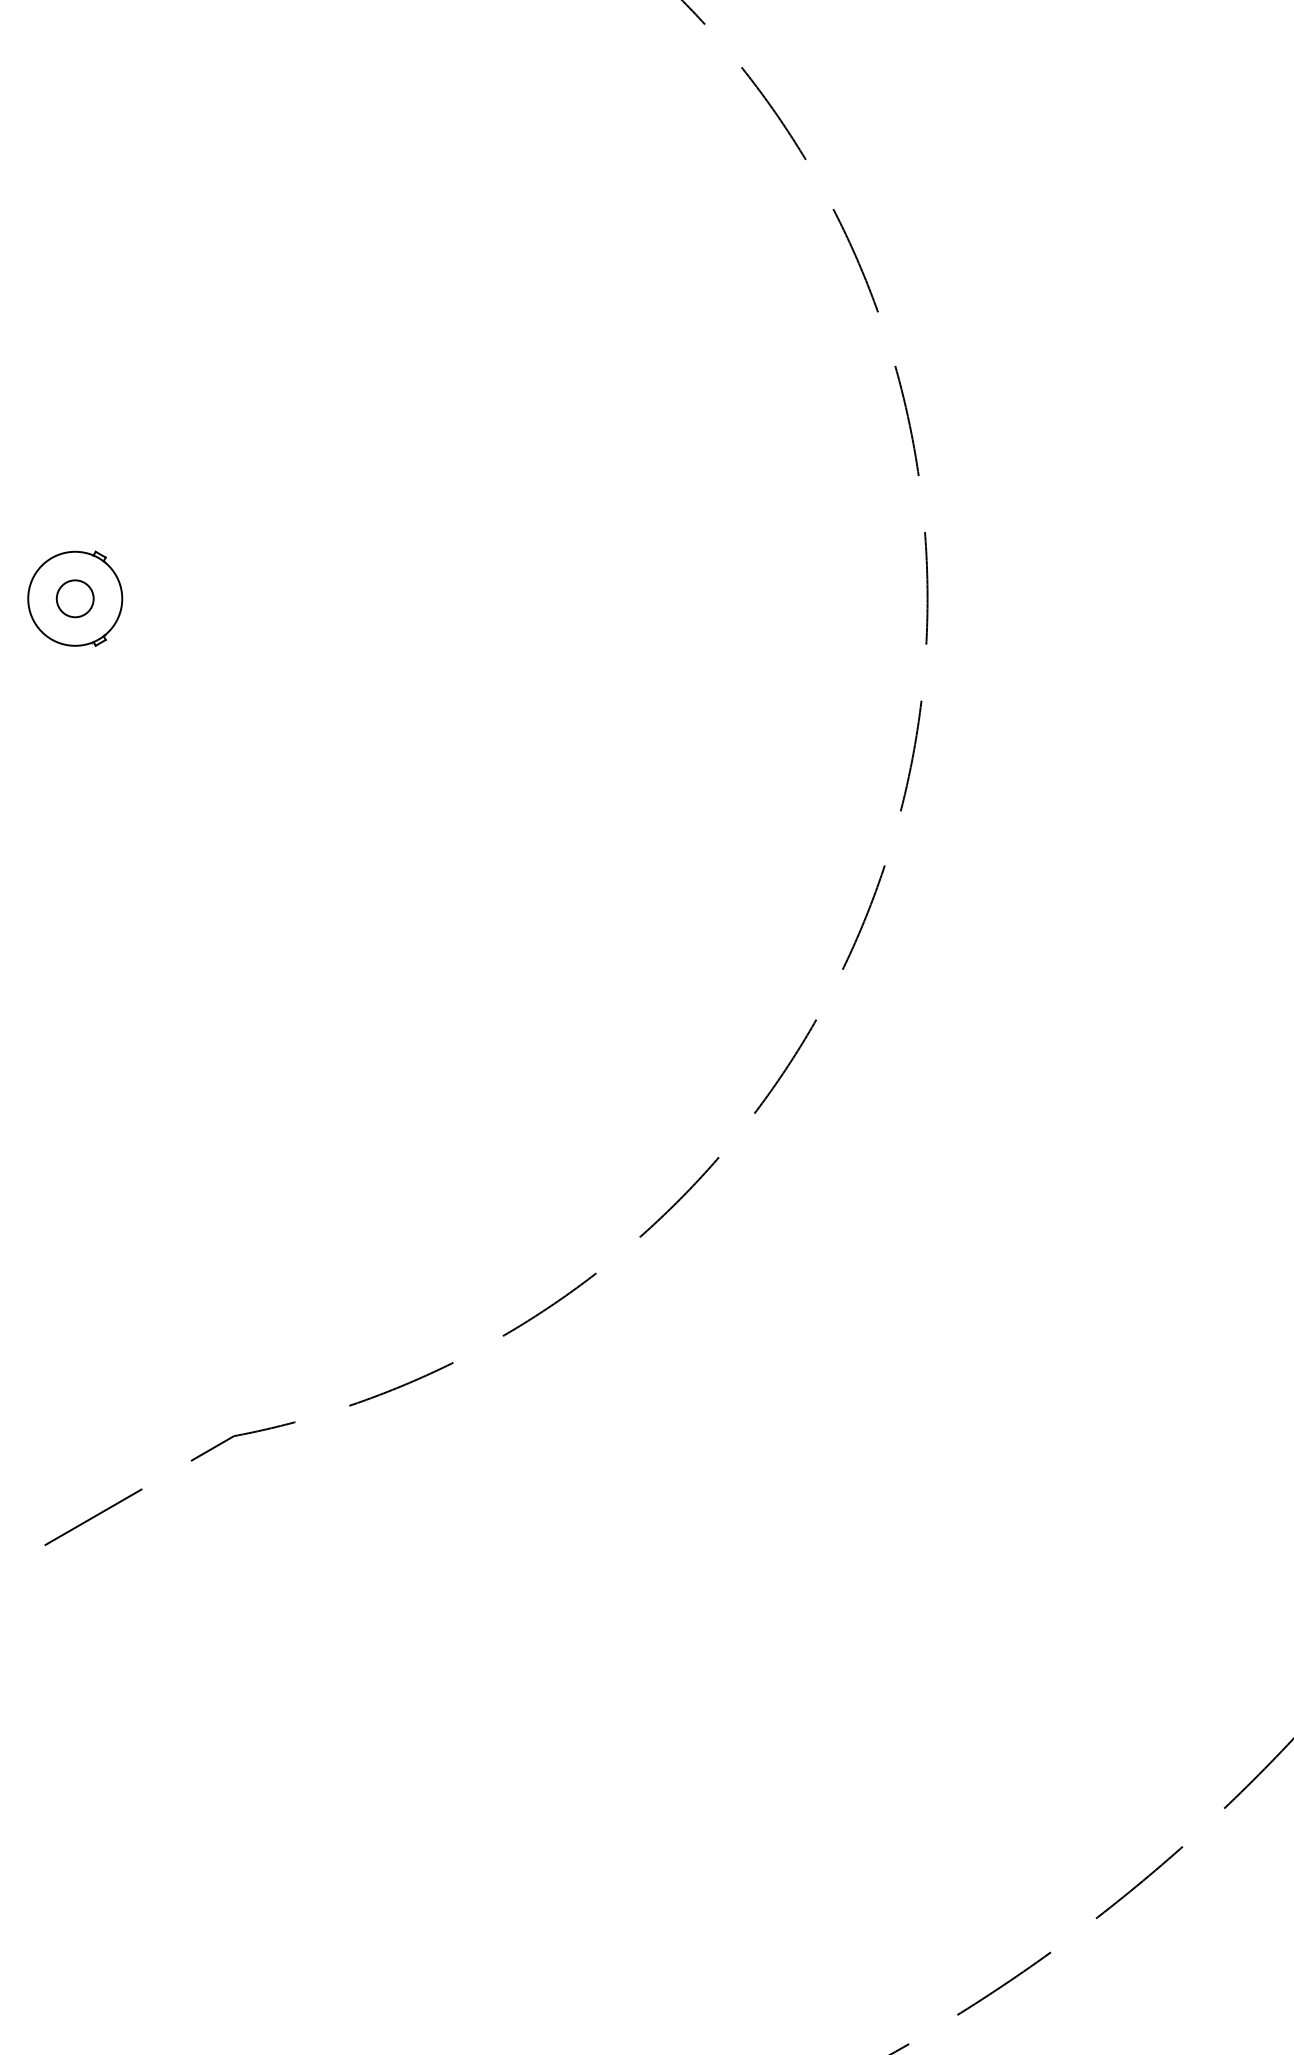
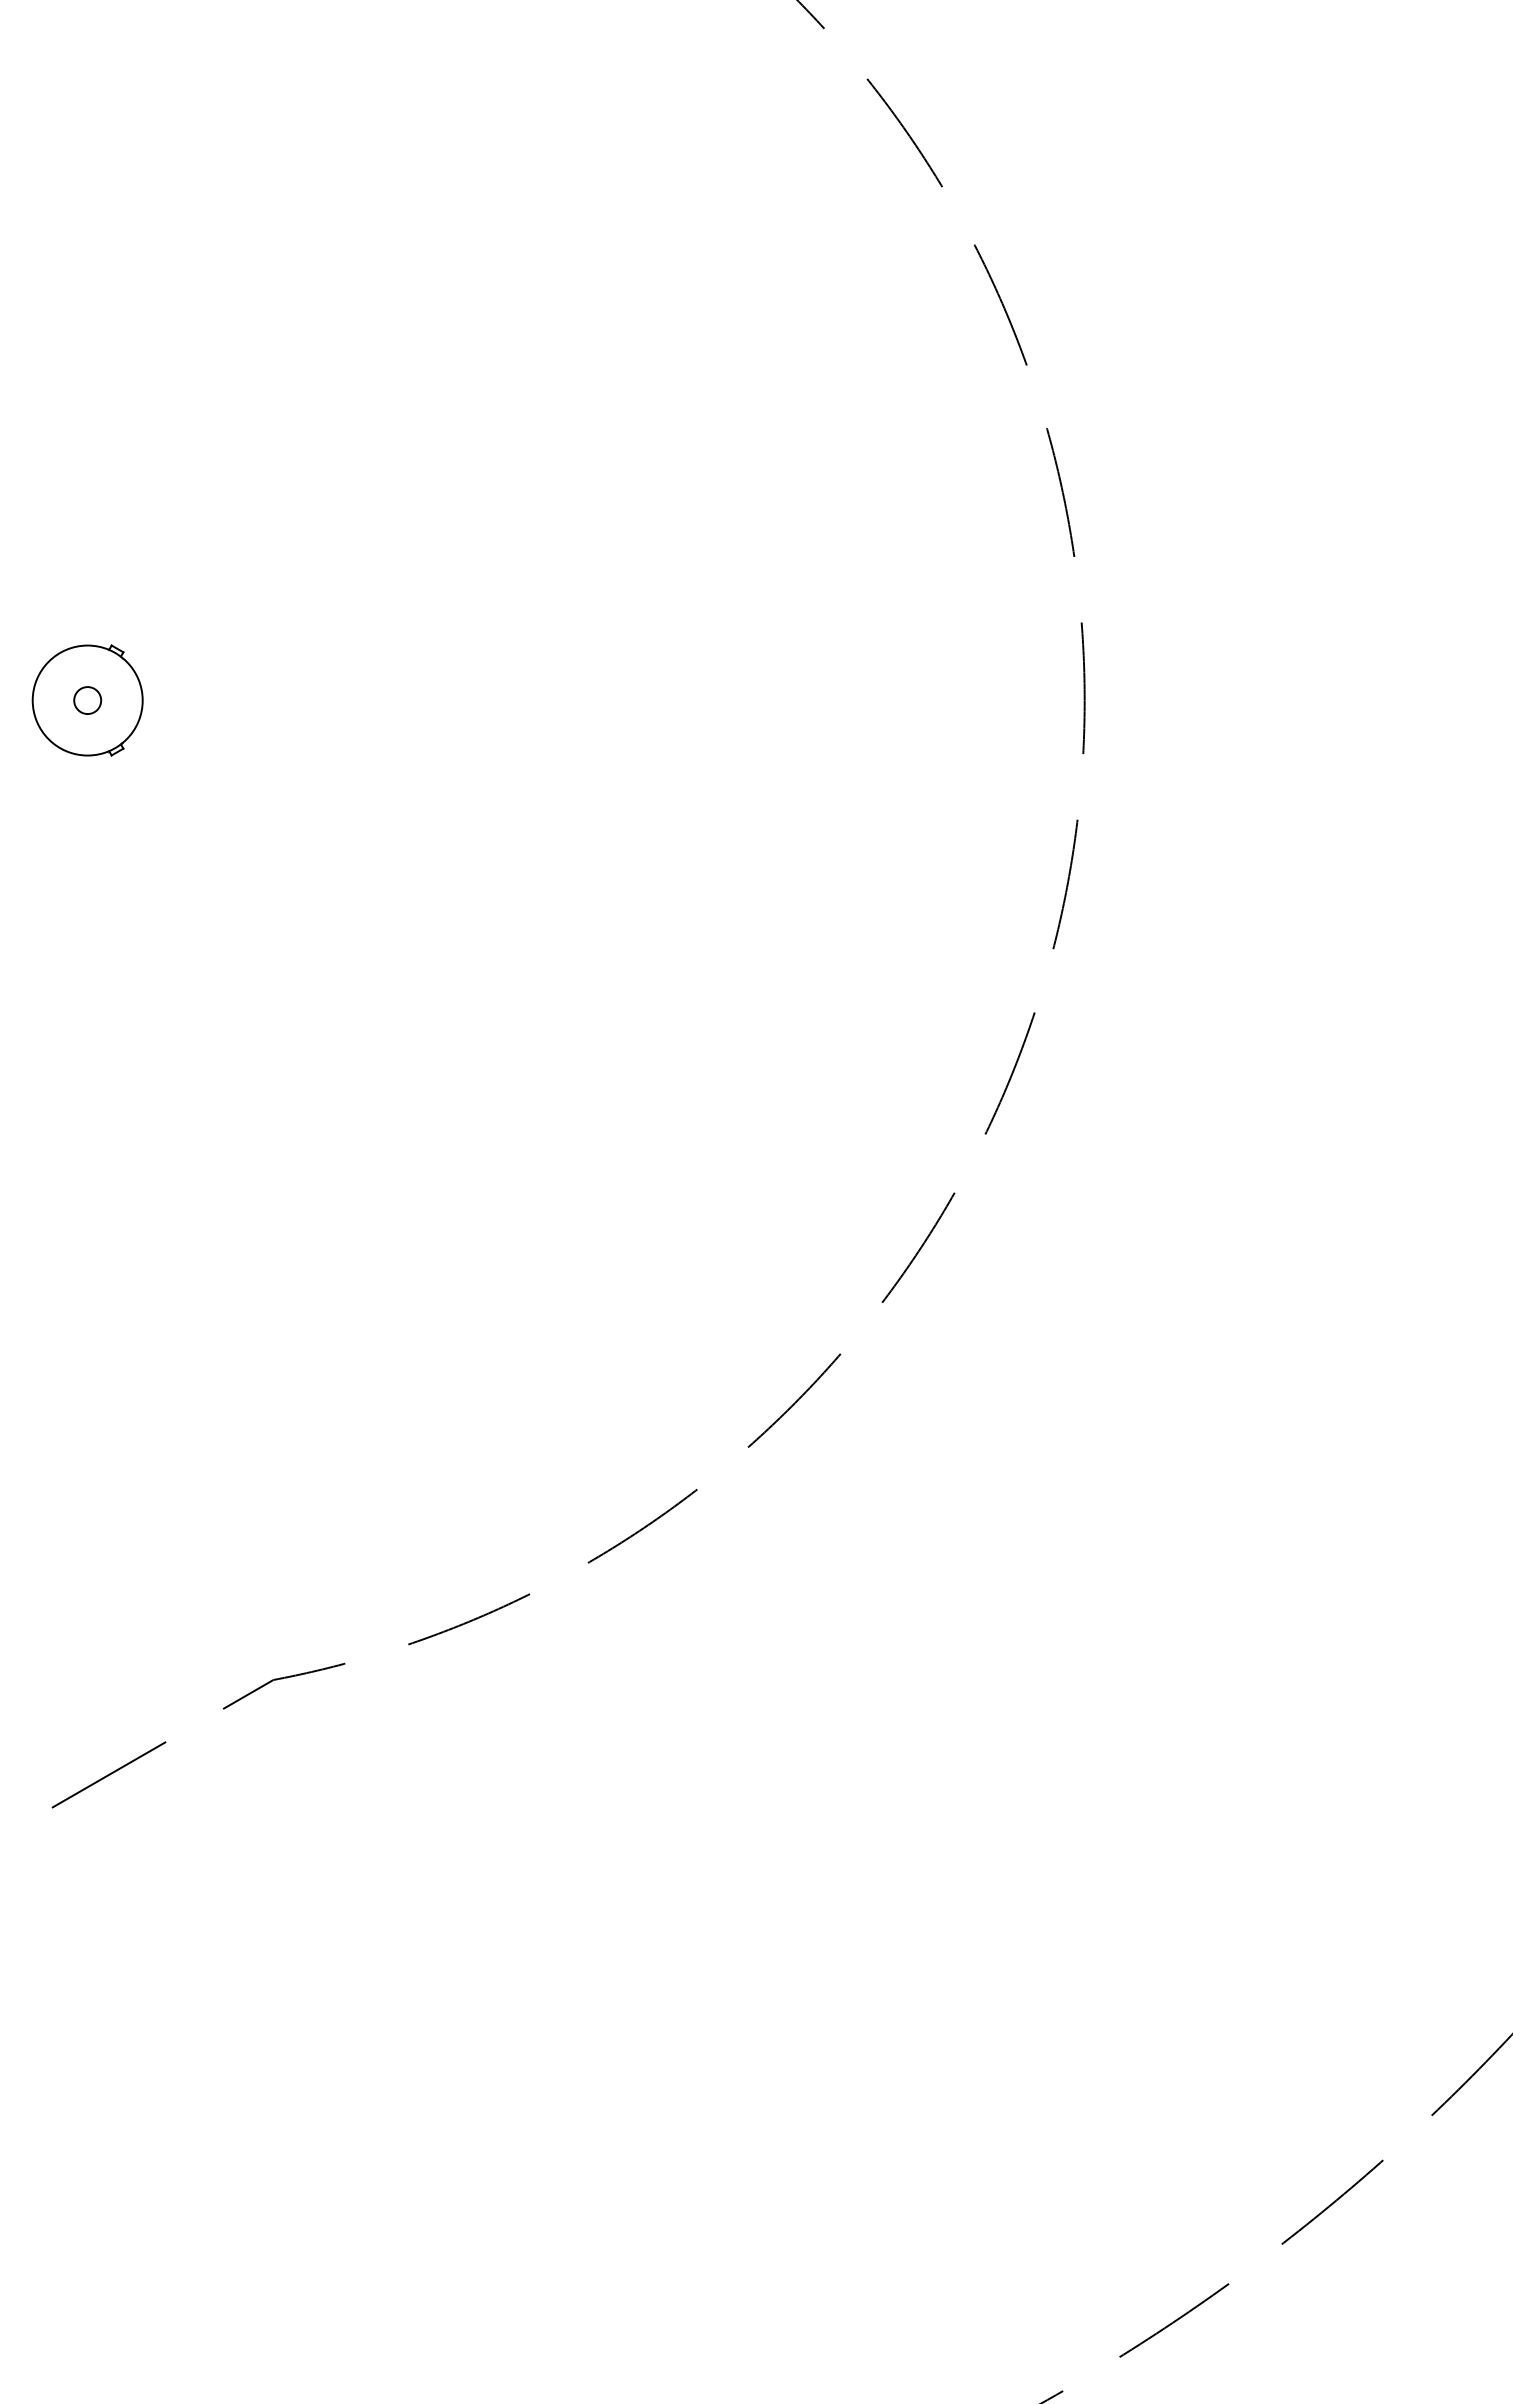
circle: (75, 598) -> (87, 700), size x0.62

